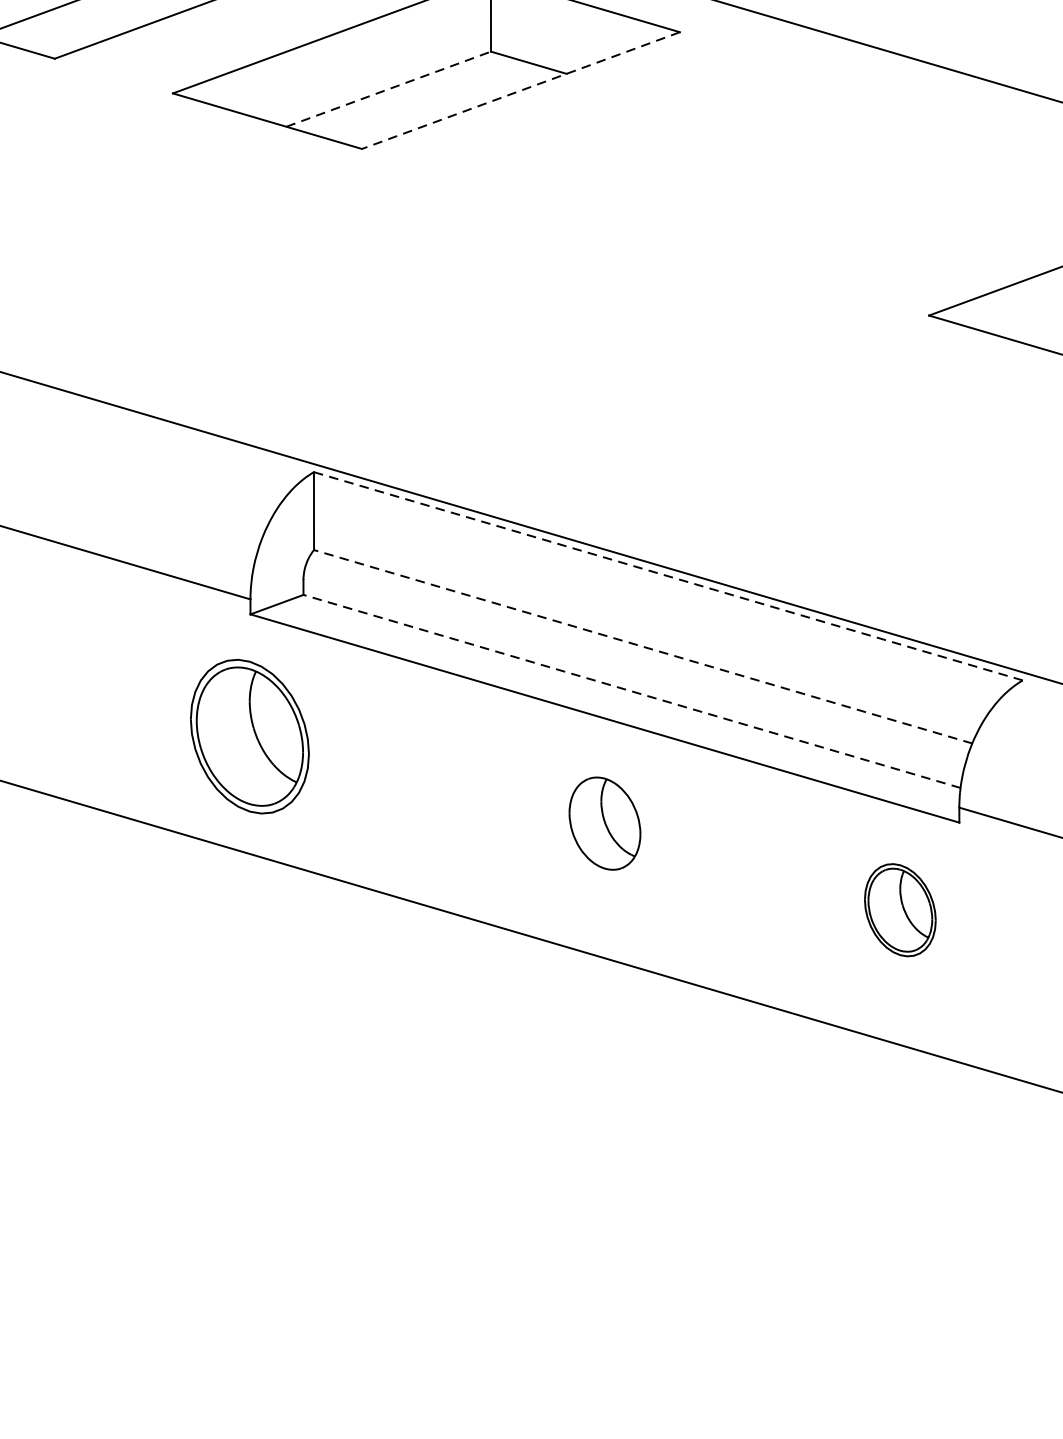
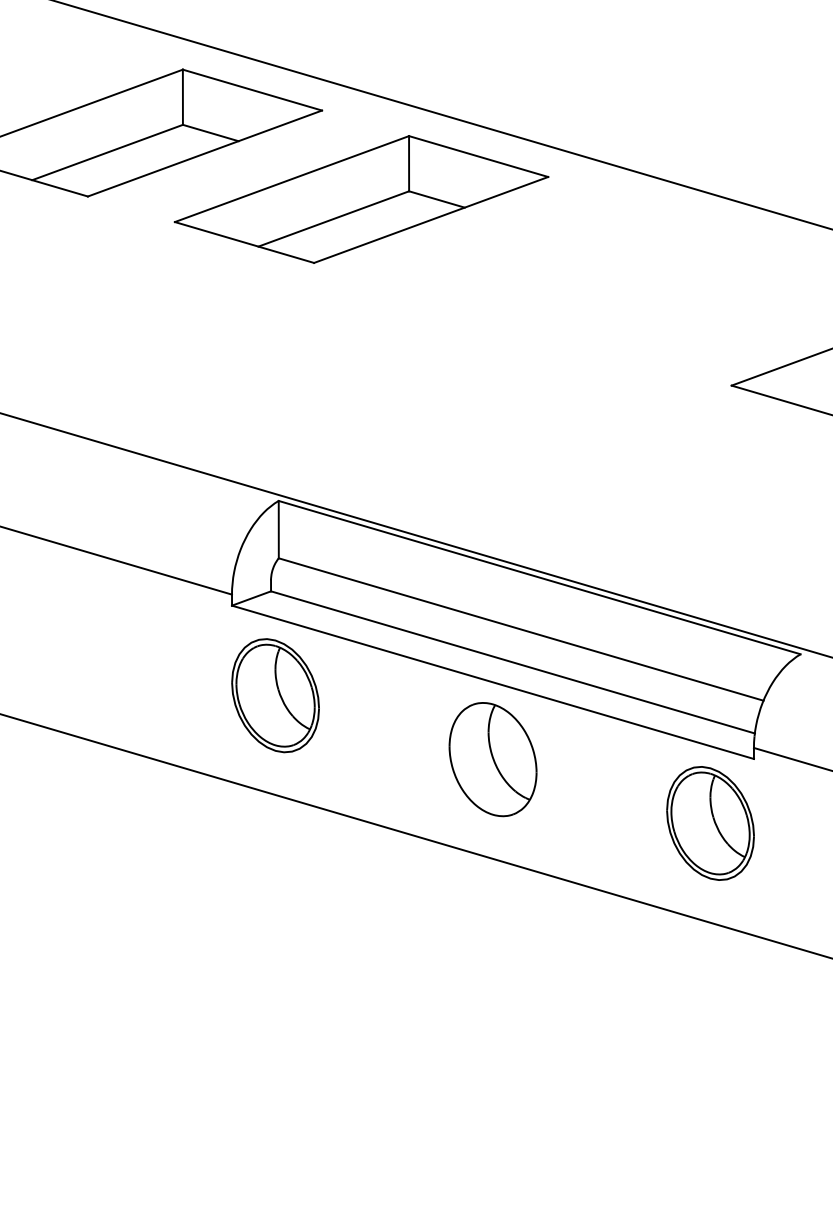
line: (389, 88) -> (334, 218), dashed -> solid
line: (521, 89) -> (431, 219), dashed -> solid
line: (668, 576) -> (539, 577), dashed -> solid
line: (643, 646) -> (521, 629), dashed -> solid
line: (631, 691) -> (512, 662), dashed -> solid
part: (249, 736) -> (275, 695), moved
part: (604, 823) -> (492, 759), size x1.67
part: (900, 910) -> (710, 823), size x1.67

